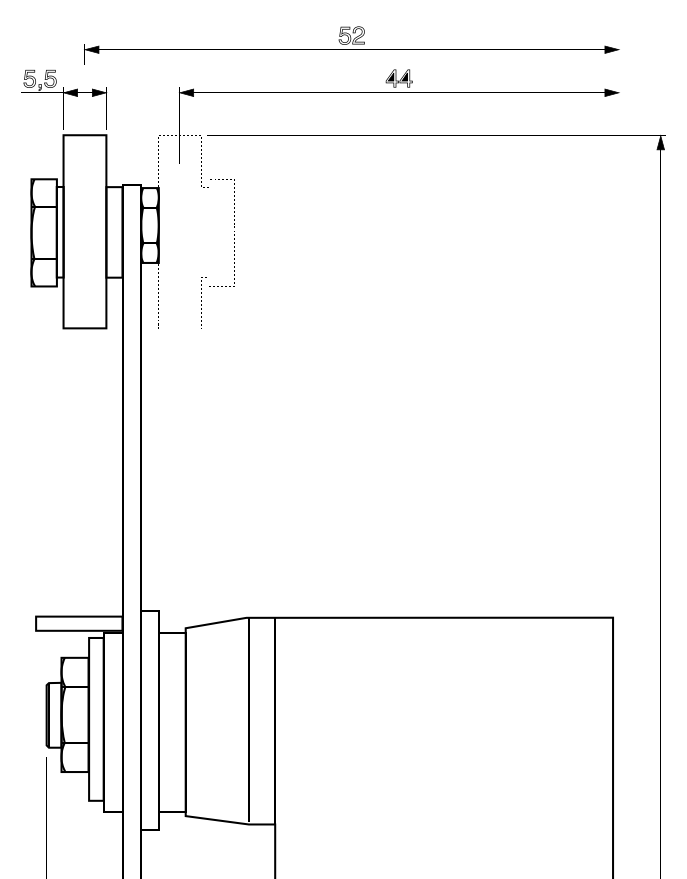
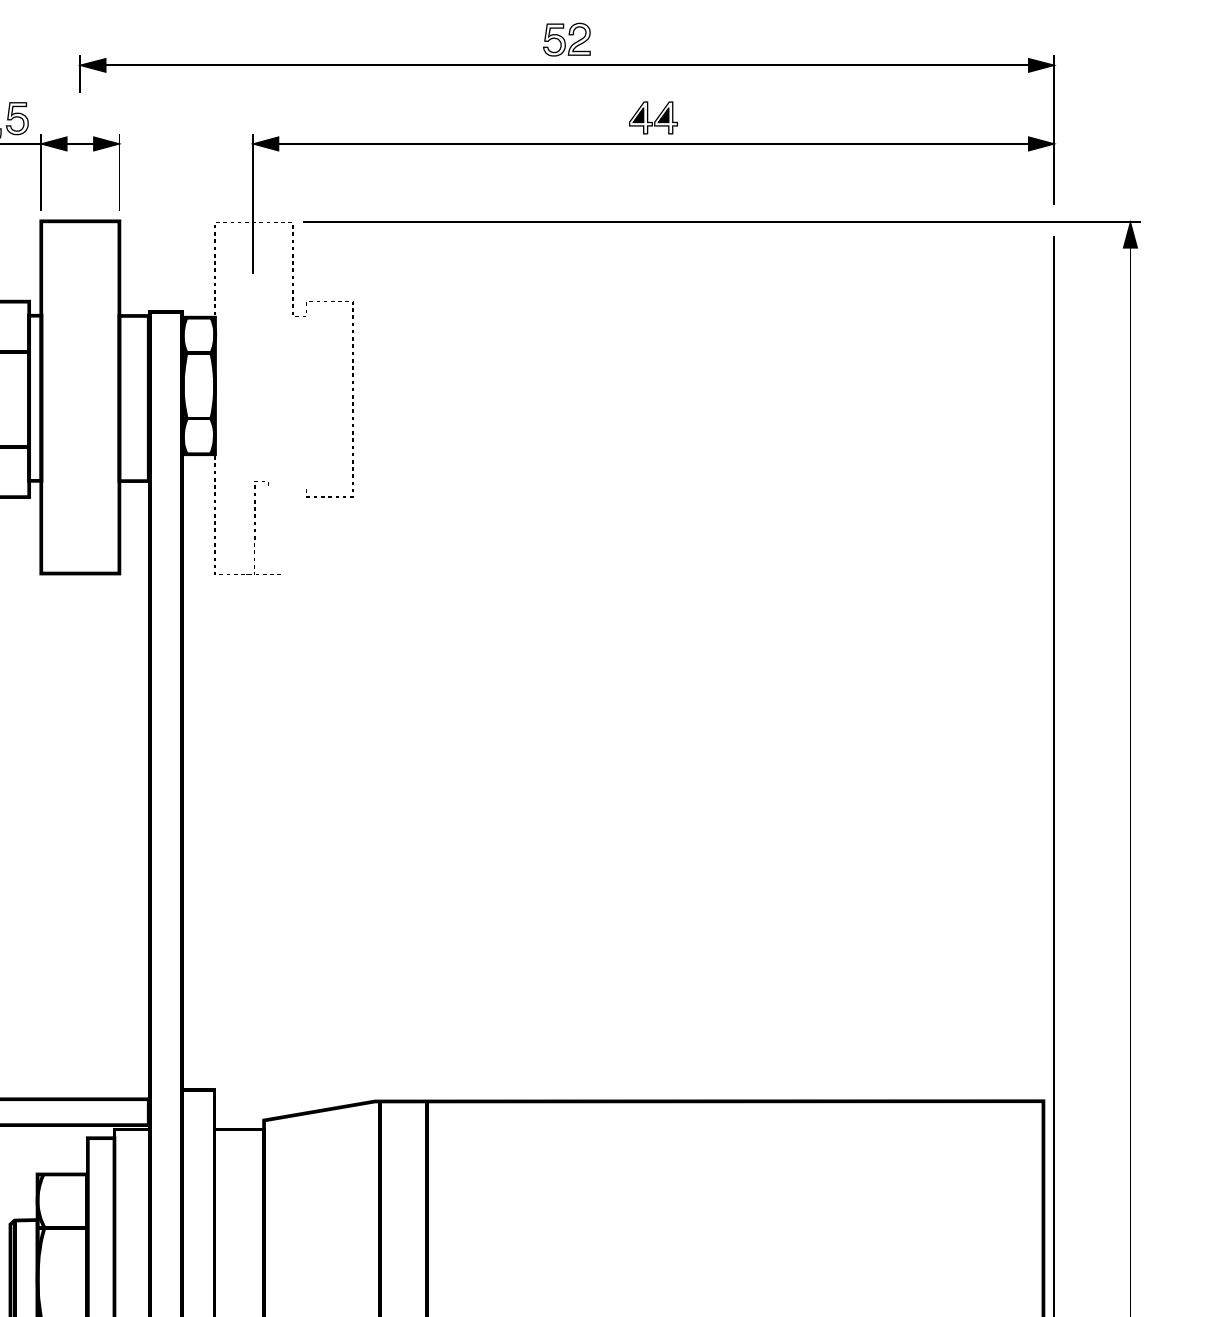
part: (203, 302) -> (258, 526), moved

